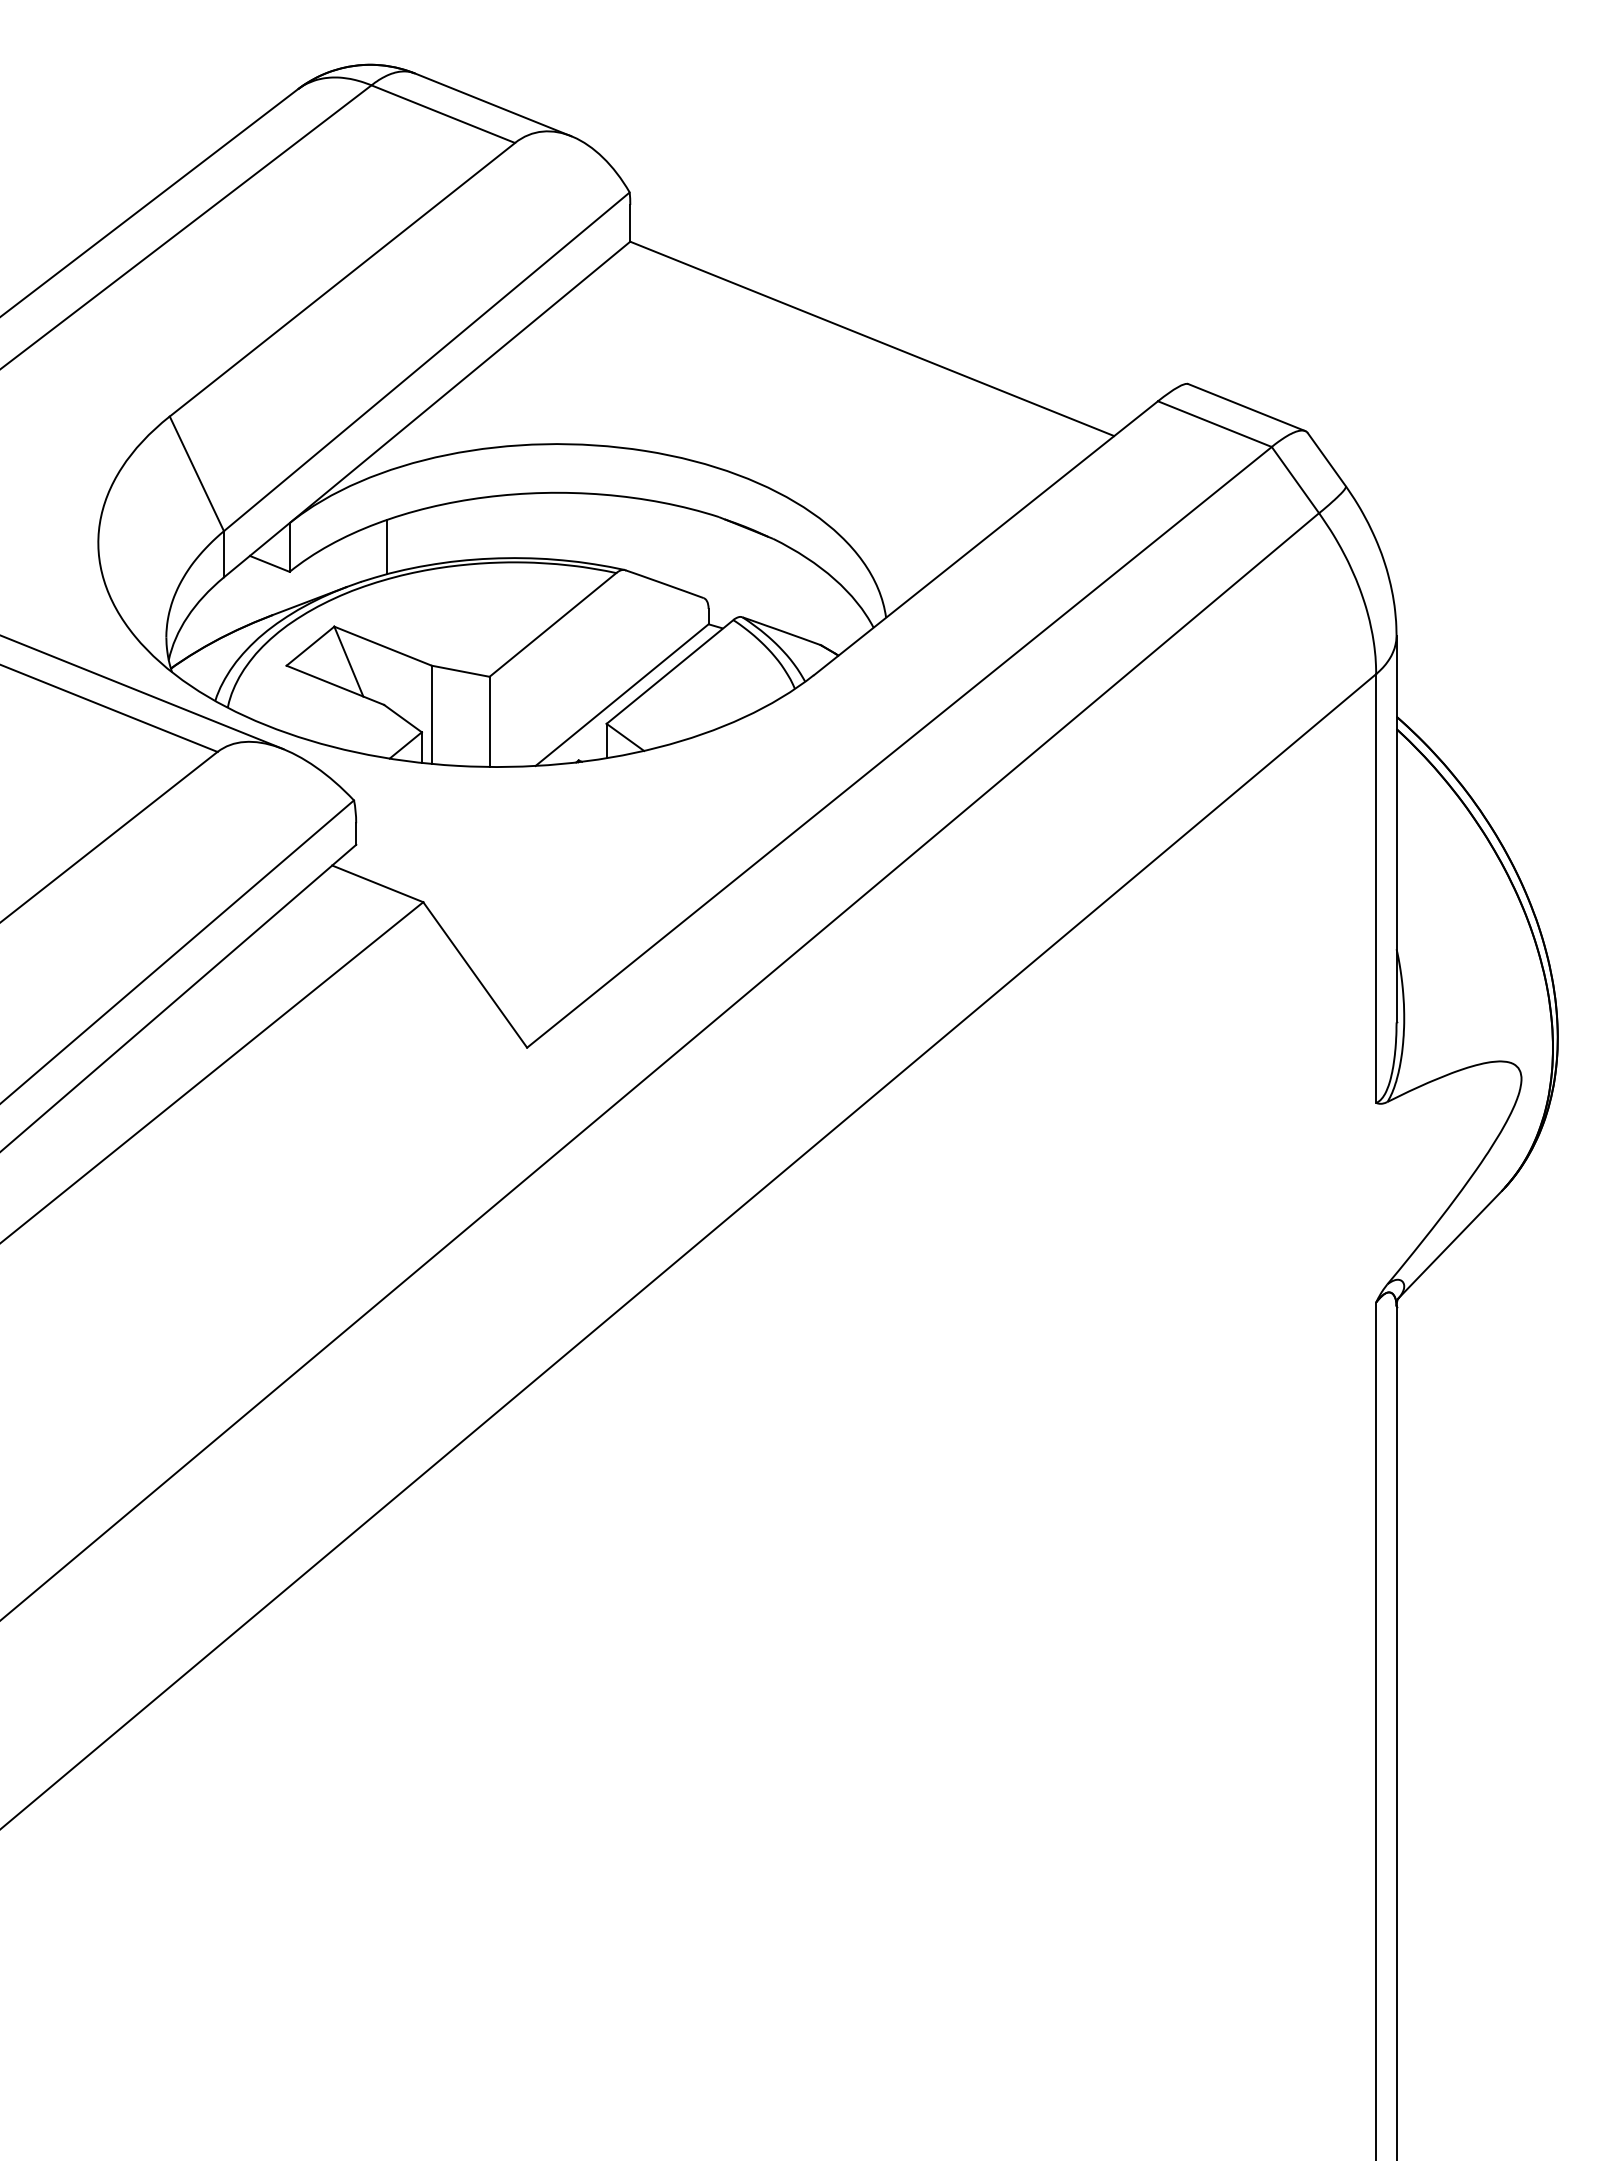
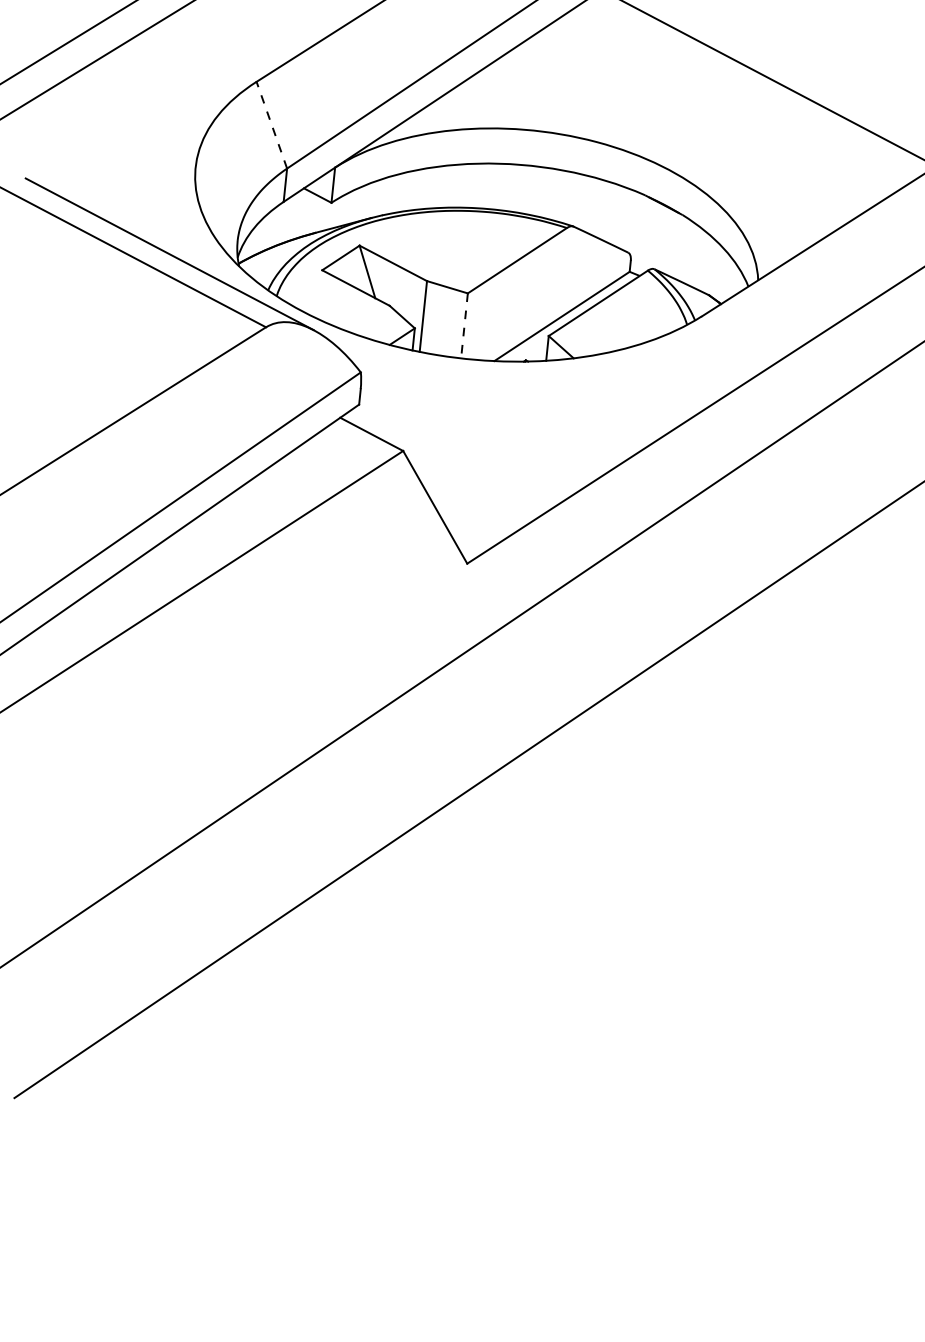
line: (196, 473) -> (271, 124), solid -> dashed
line: (386, 547) -> (403, 192), removed
line: (489, 722) -> (464, 326), solid -> dashed

